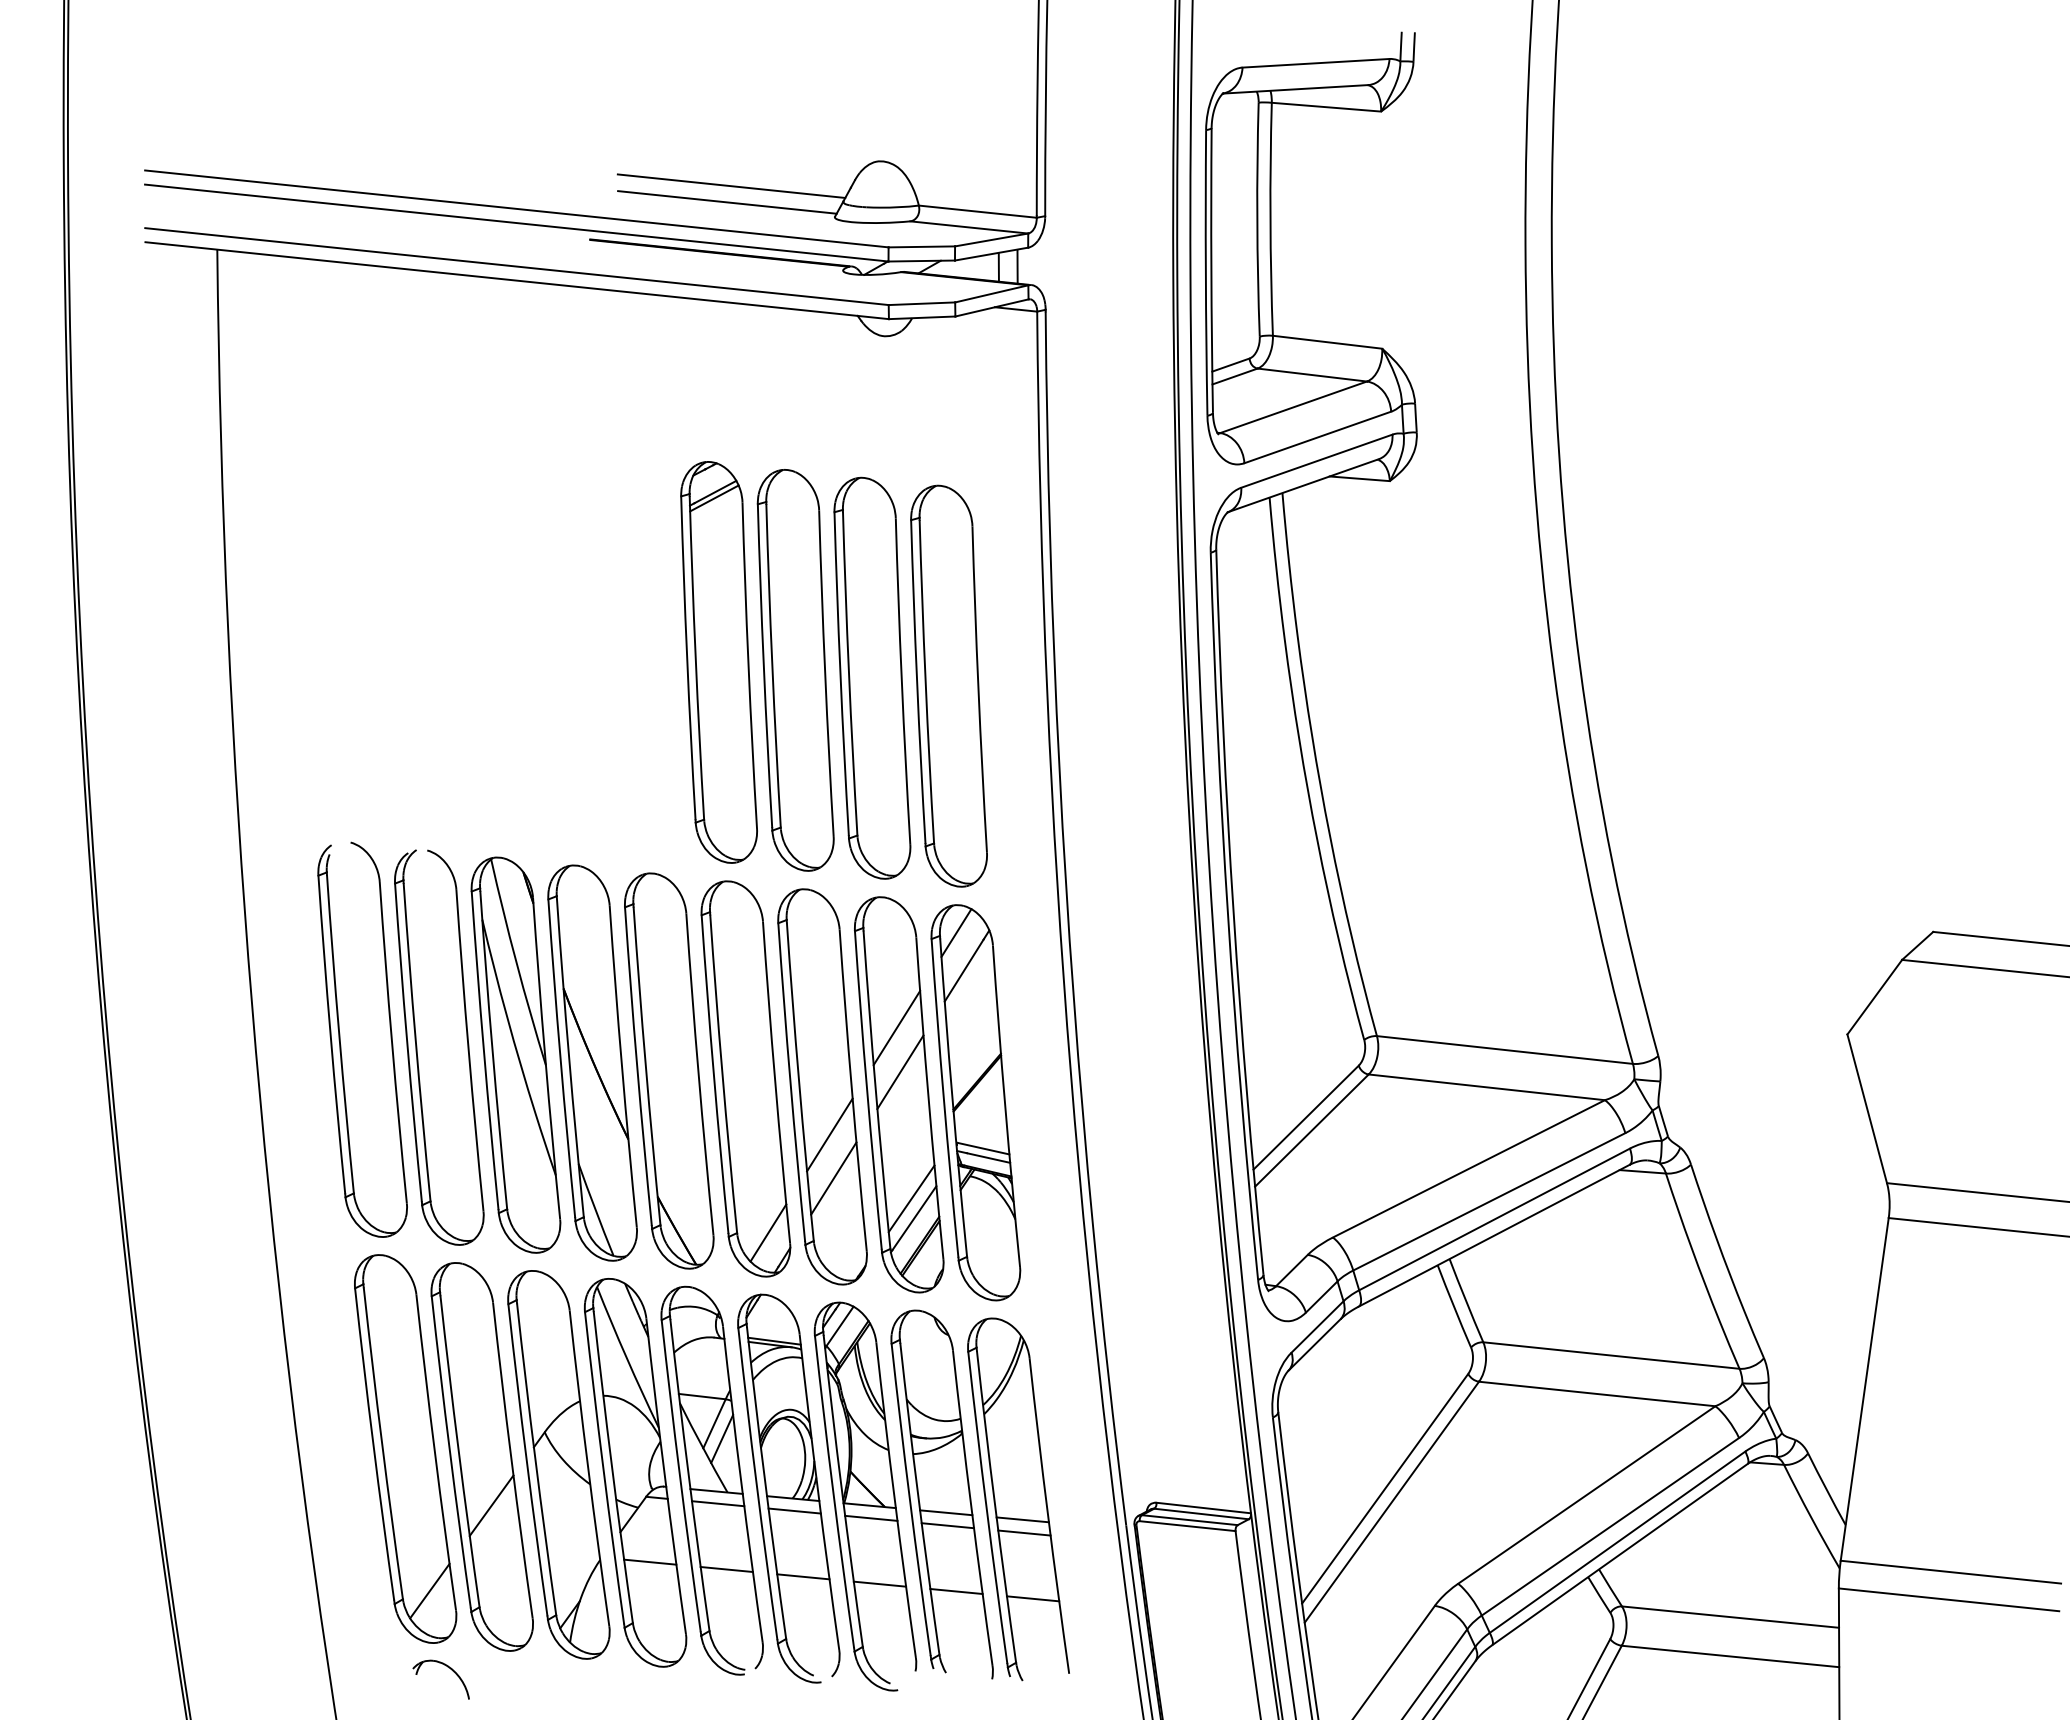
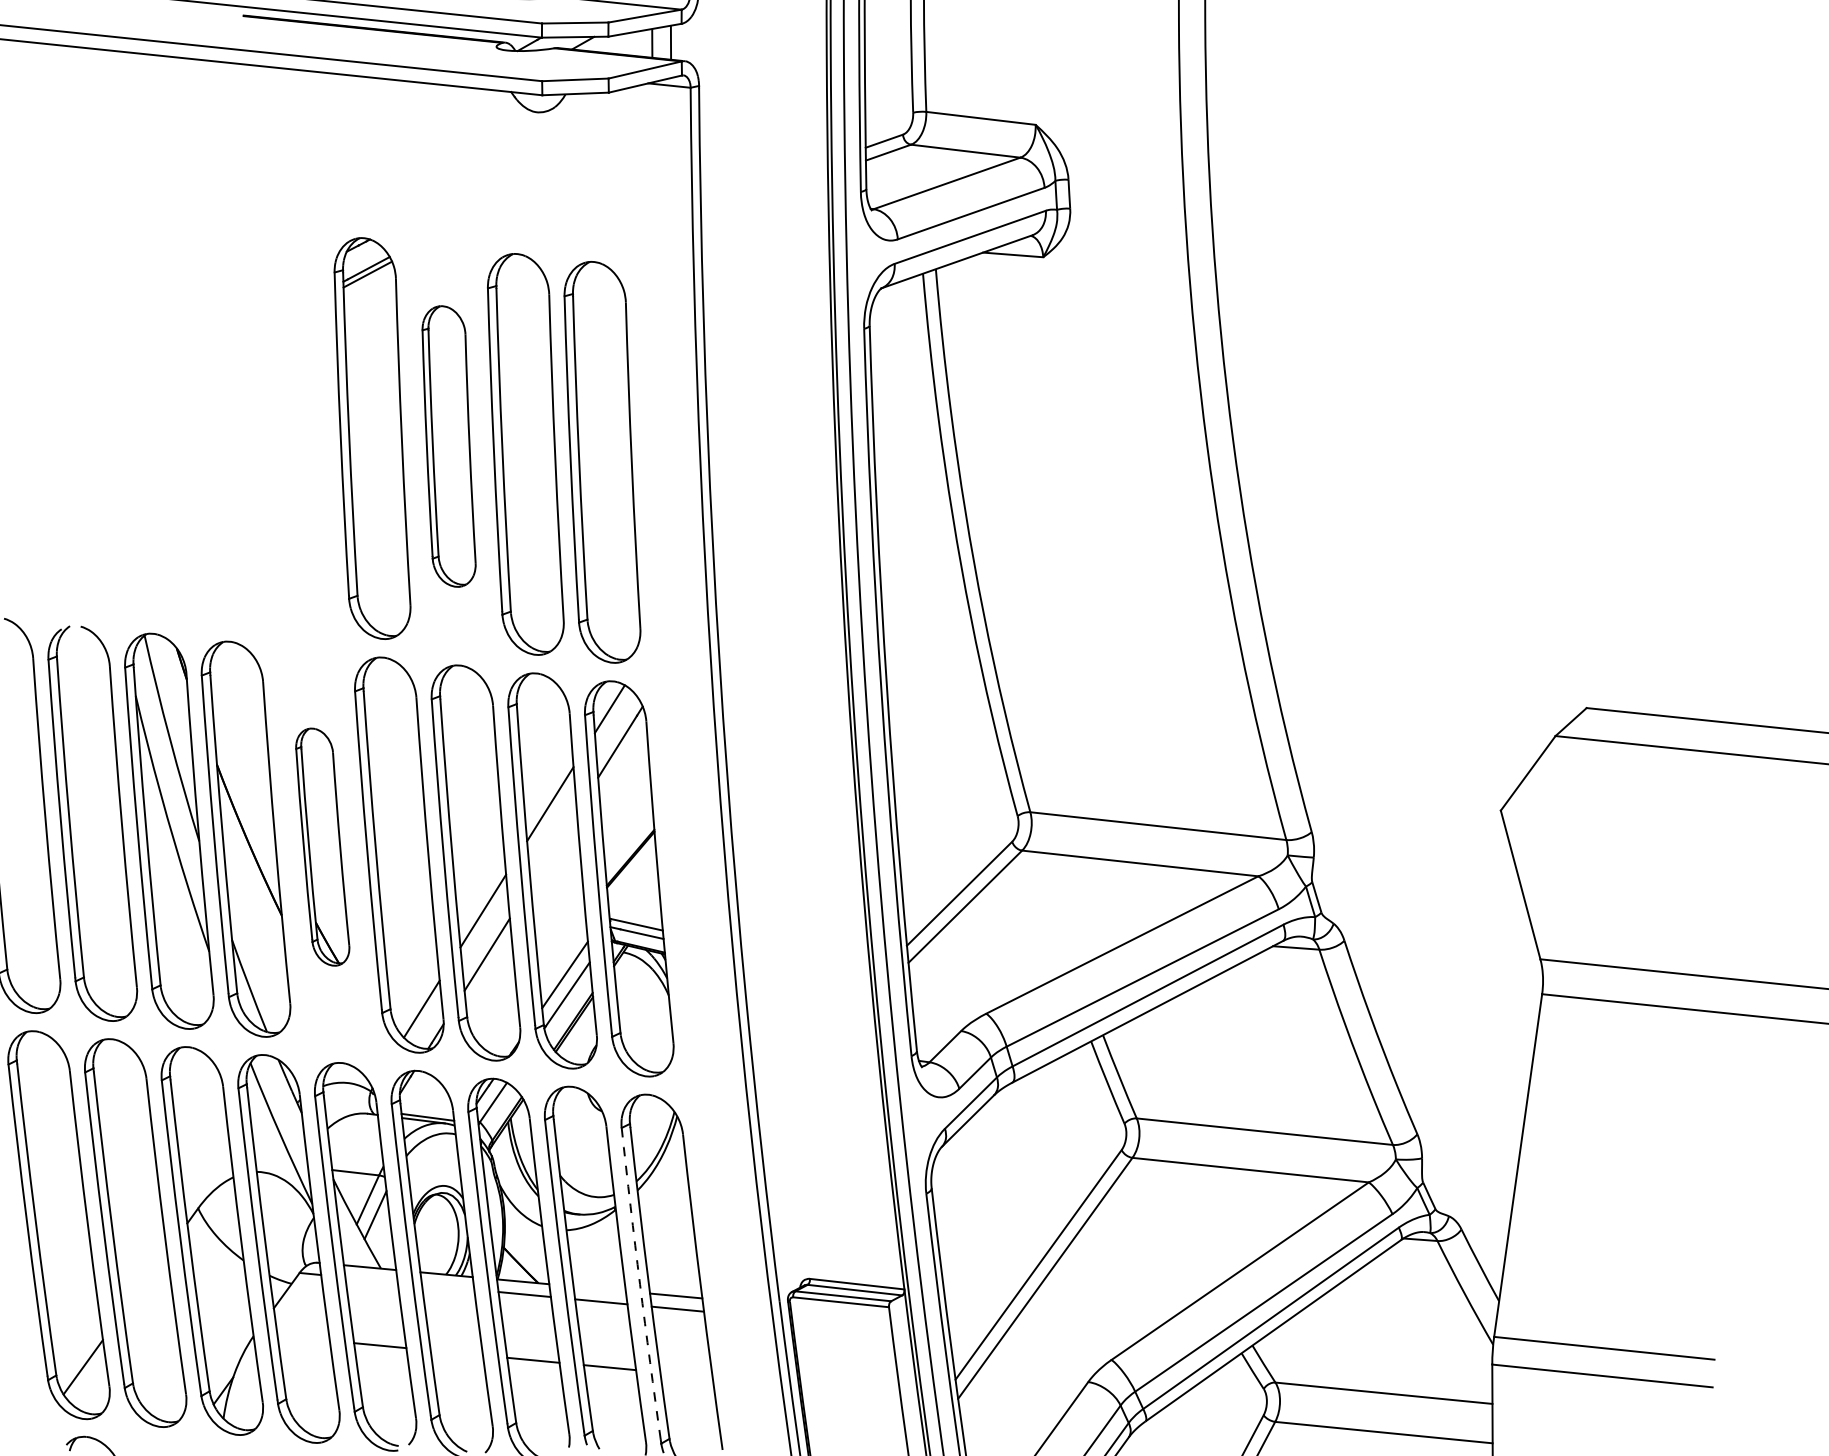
part: (795, 670) -> (448, 446), size x0.7
part: (669, 1070) -> (322, 846), size x0.6
line: (900, 1072) -> (553, 848), removed
line: (718, 1503) -> (371, 1279), removed
line: (491, 1505) -> (144, 1281), removed
arc: (986, 1508) -> (639, 1284), solid -> dashed
line: (794, 1510) -> (447, 1286), removed
line: (946, 1512) -> (599, 1288), removed
line: (650, 1561) -> (303, 1337), removed
line: (803, 1576) -> (456, 1352), removed
line: (1032, 1598) -> (685, 1374), removed

